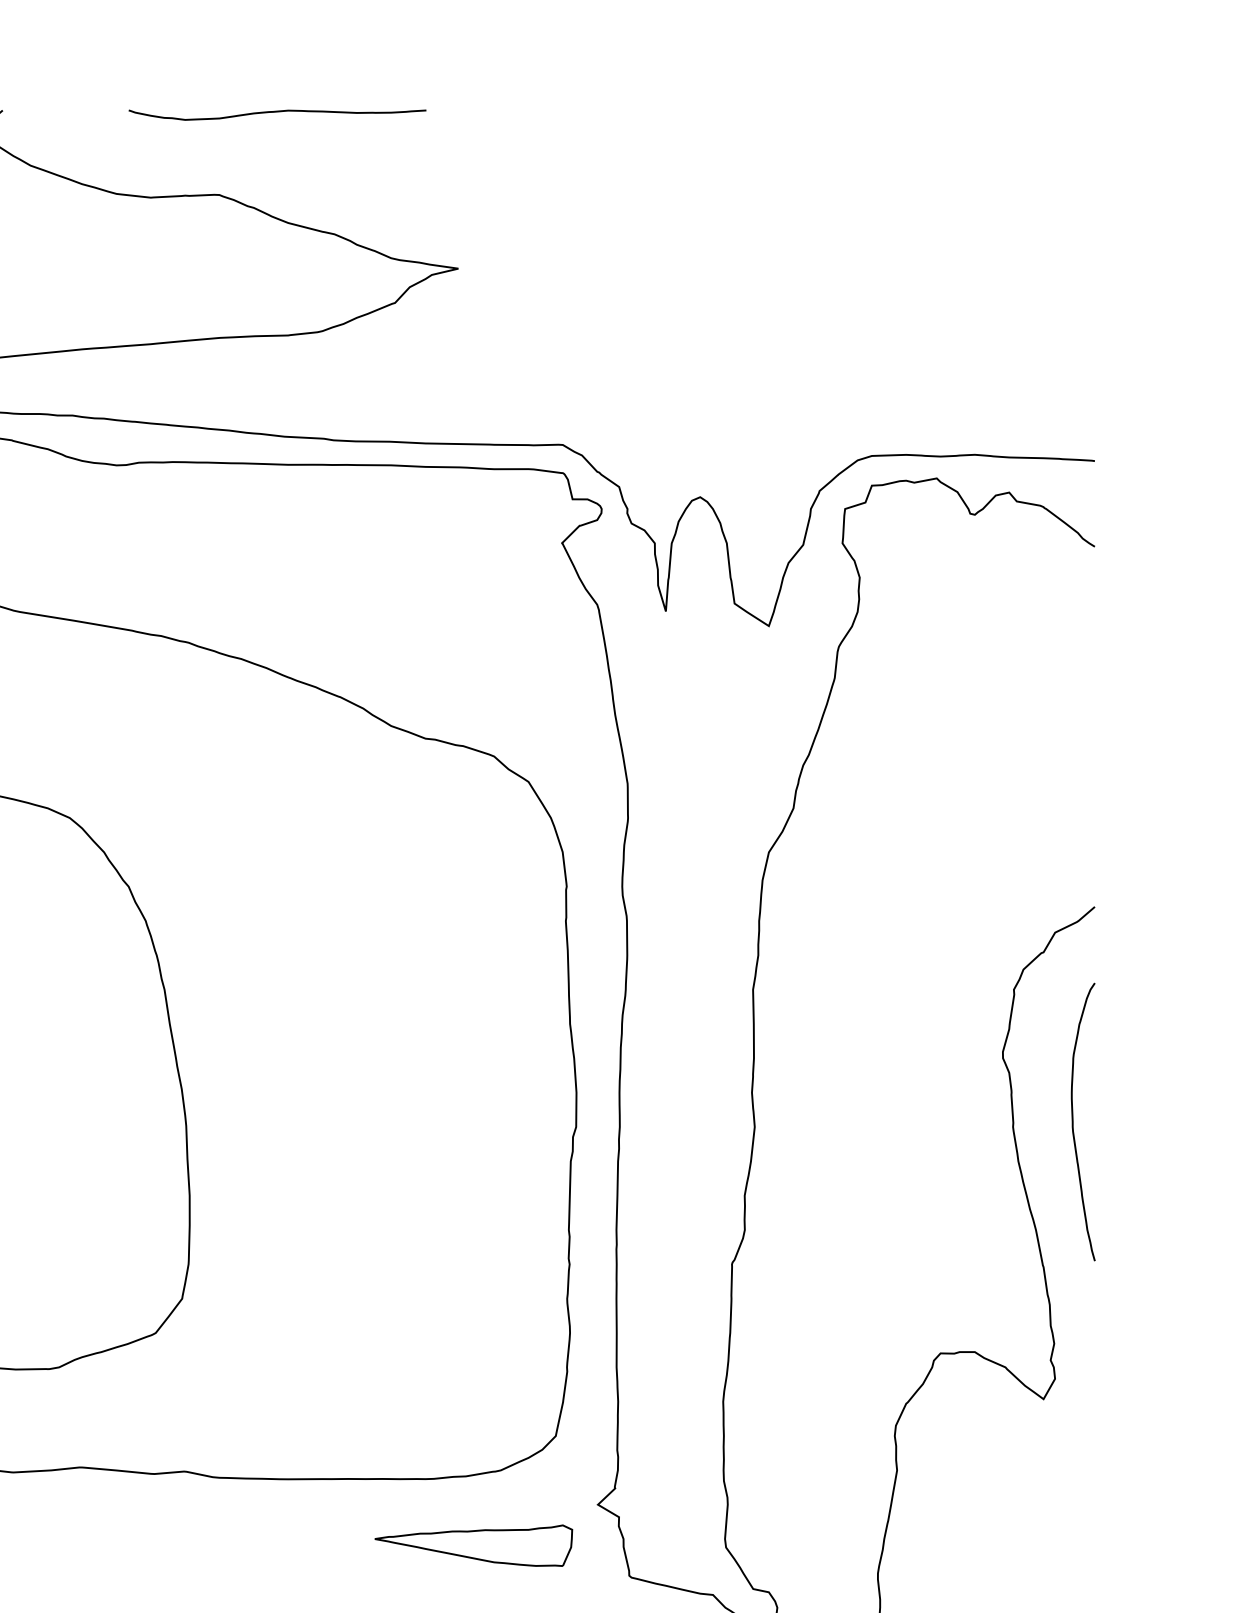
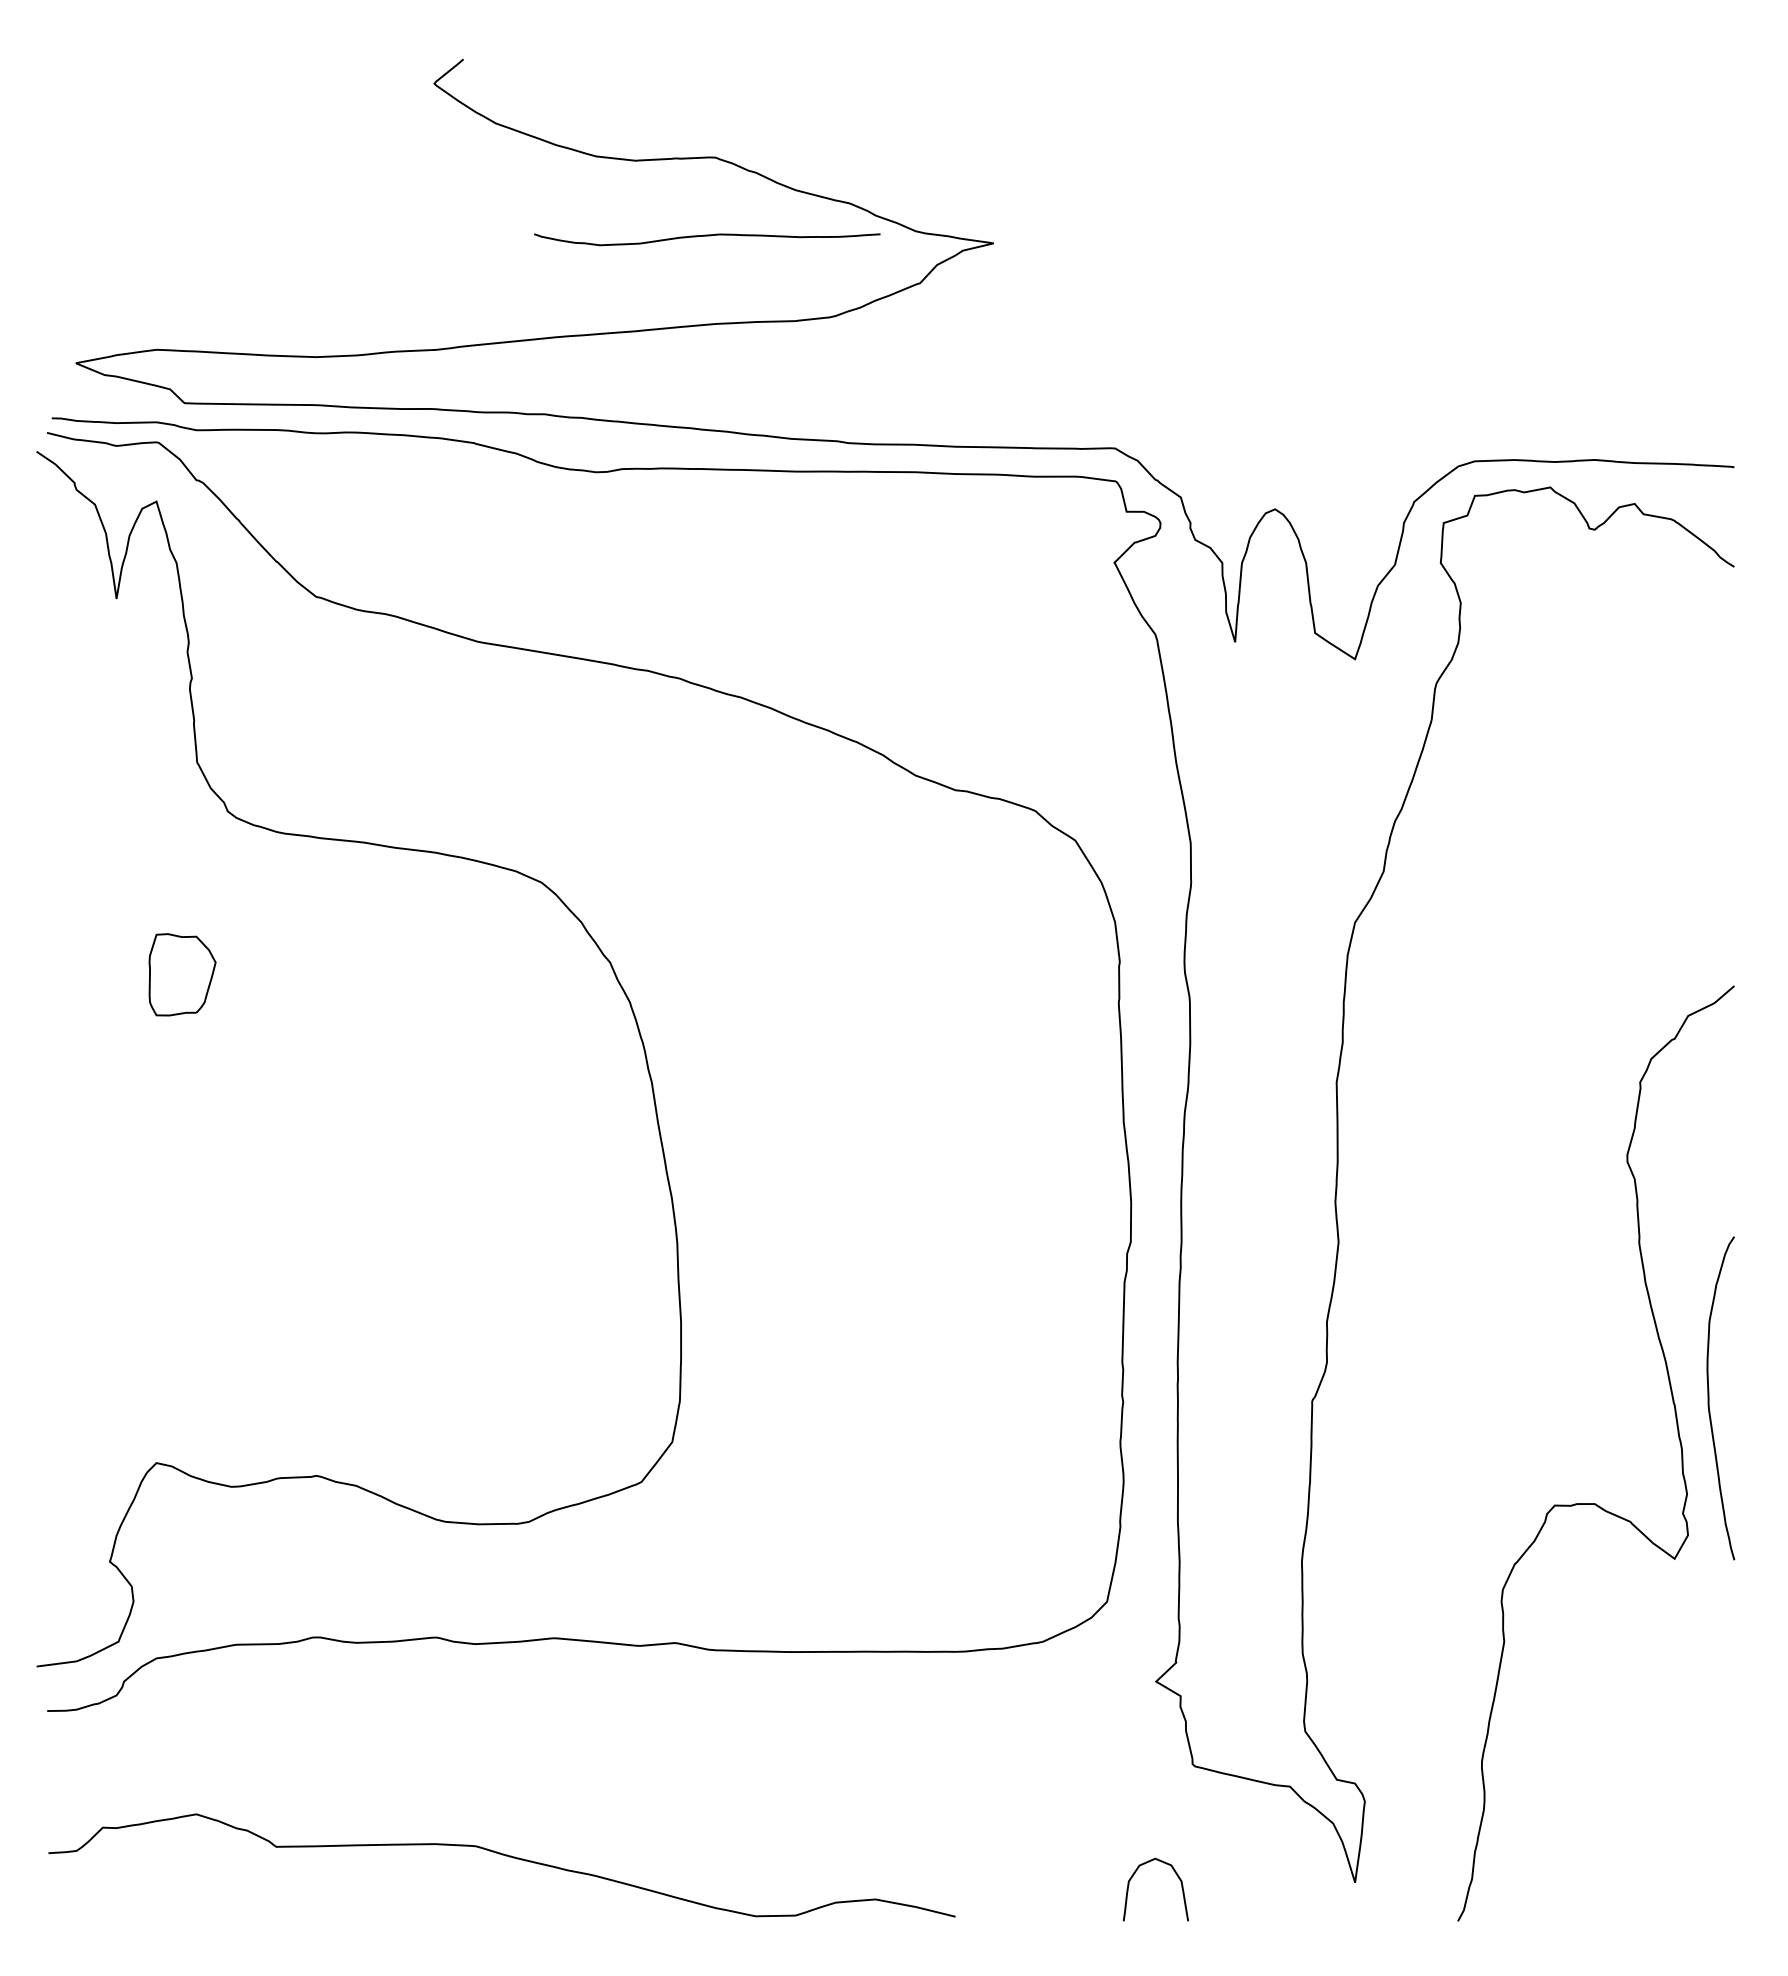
curve: (277, 112) -> (707, 236), moved
curve: (1073, 1122) -> (1709, 1398), moved
part: (473, 1544) -> (1011, 1728), removed

